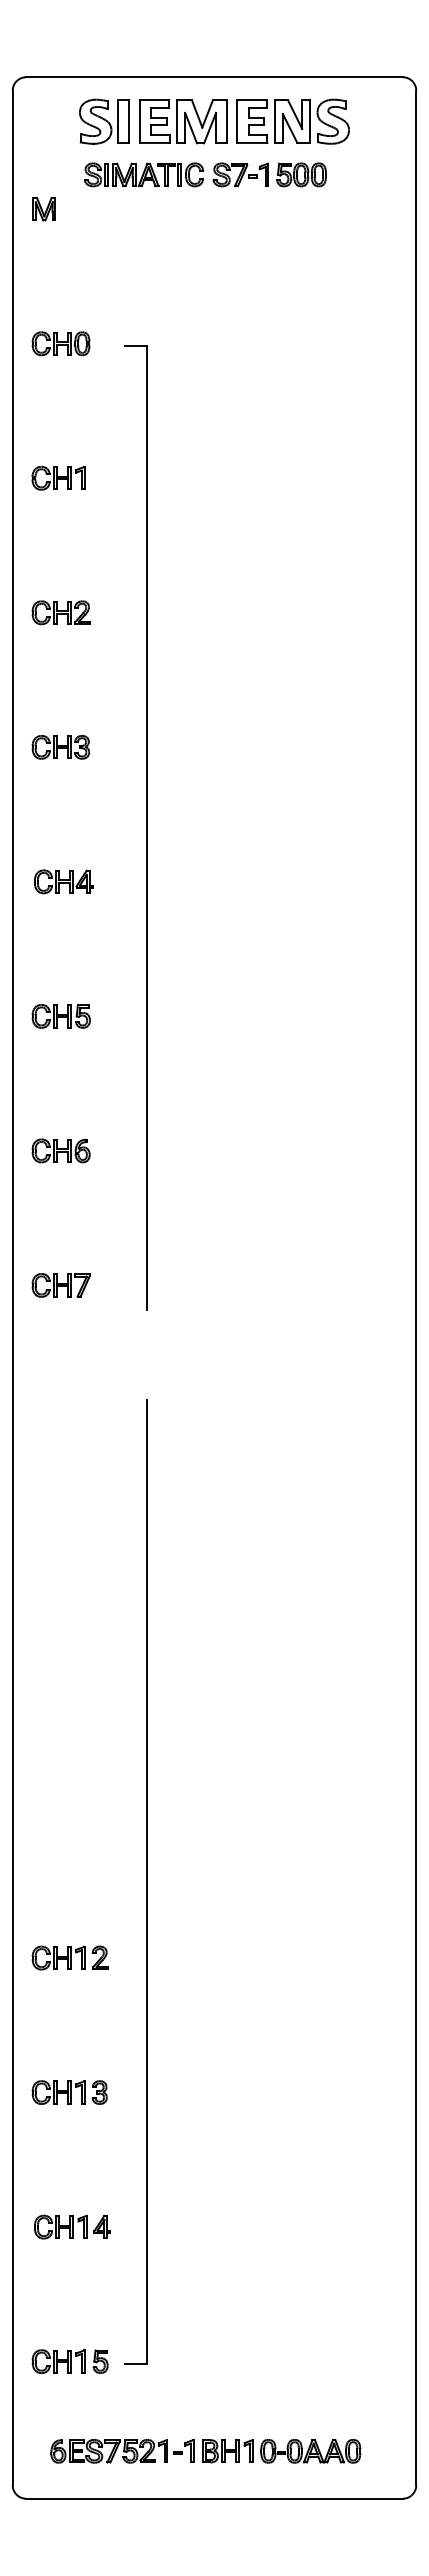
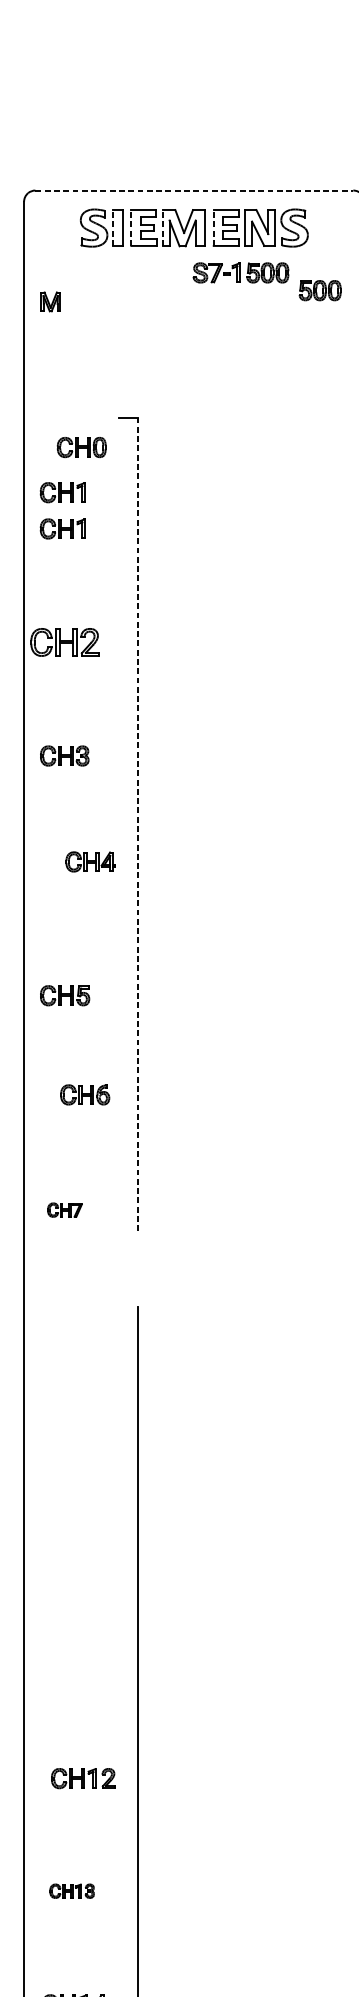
line: (214, 77) -> (194, 190), solid -> dashed
line: (117, 121) -> (112, 227), solid -> dashed
line: (139, 121) -> (131, 227), solid -> dashed
line: (177, 121) -> (163, 227), solid -> dashed
line: (237, 121) -> (213, 227), solid -> dashed
part: (143, 174) -> (134, 272), removed
part: (363, 195) -> (320, 290), added
part: (60, 343) -> (81, 447), moved
part: (58, 435) -> (62, 492), added
part: (60, 612) -> (64, 642), size x1.4
line: (147, 828) -> (137, 824), solid -> dashed
part: (63, 881) -> (90, 861), moved
part: (60, 1016) -> (64, 995), moved
part: (60, 1150) -> (84, 1094), moved
part: (60, 1285) -> (64, 1210), size x0.7
part: (69, 1957) -> (82, 1778), moved
part: (69, 2092) -> (71, 1891), size x0.7

